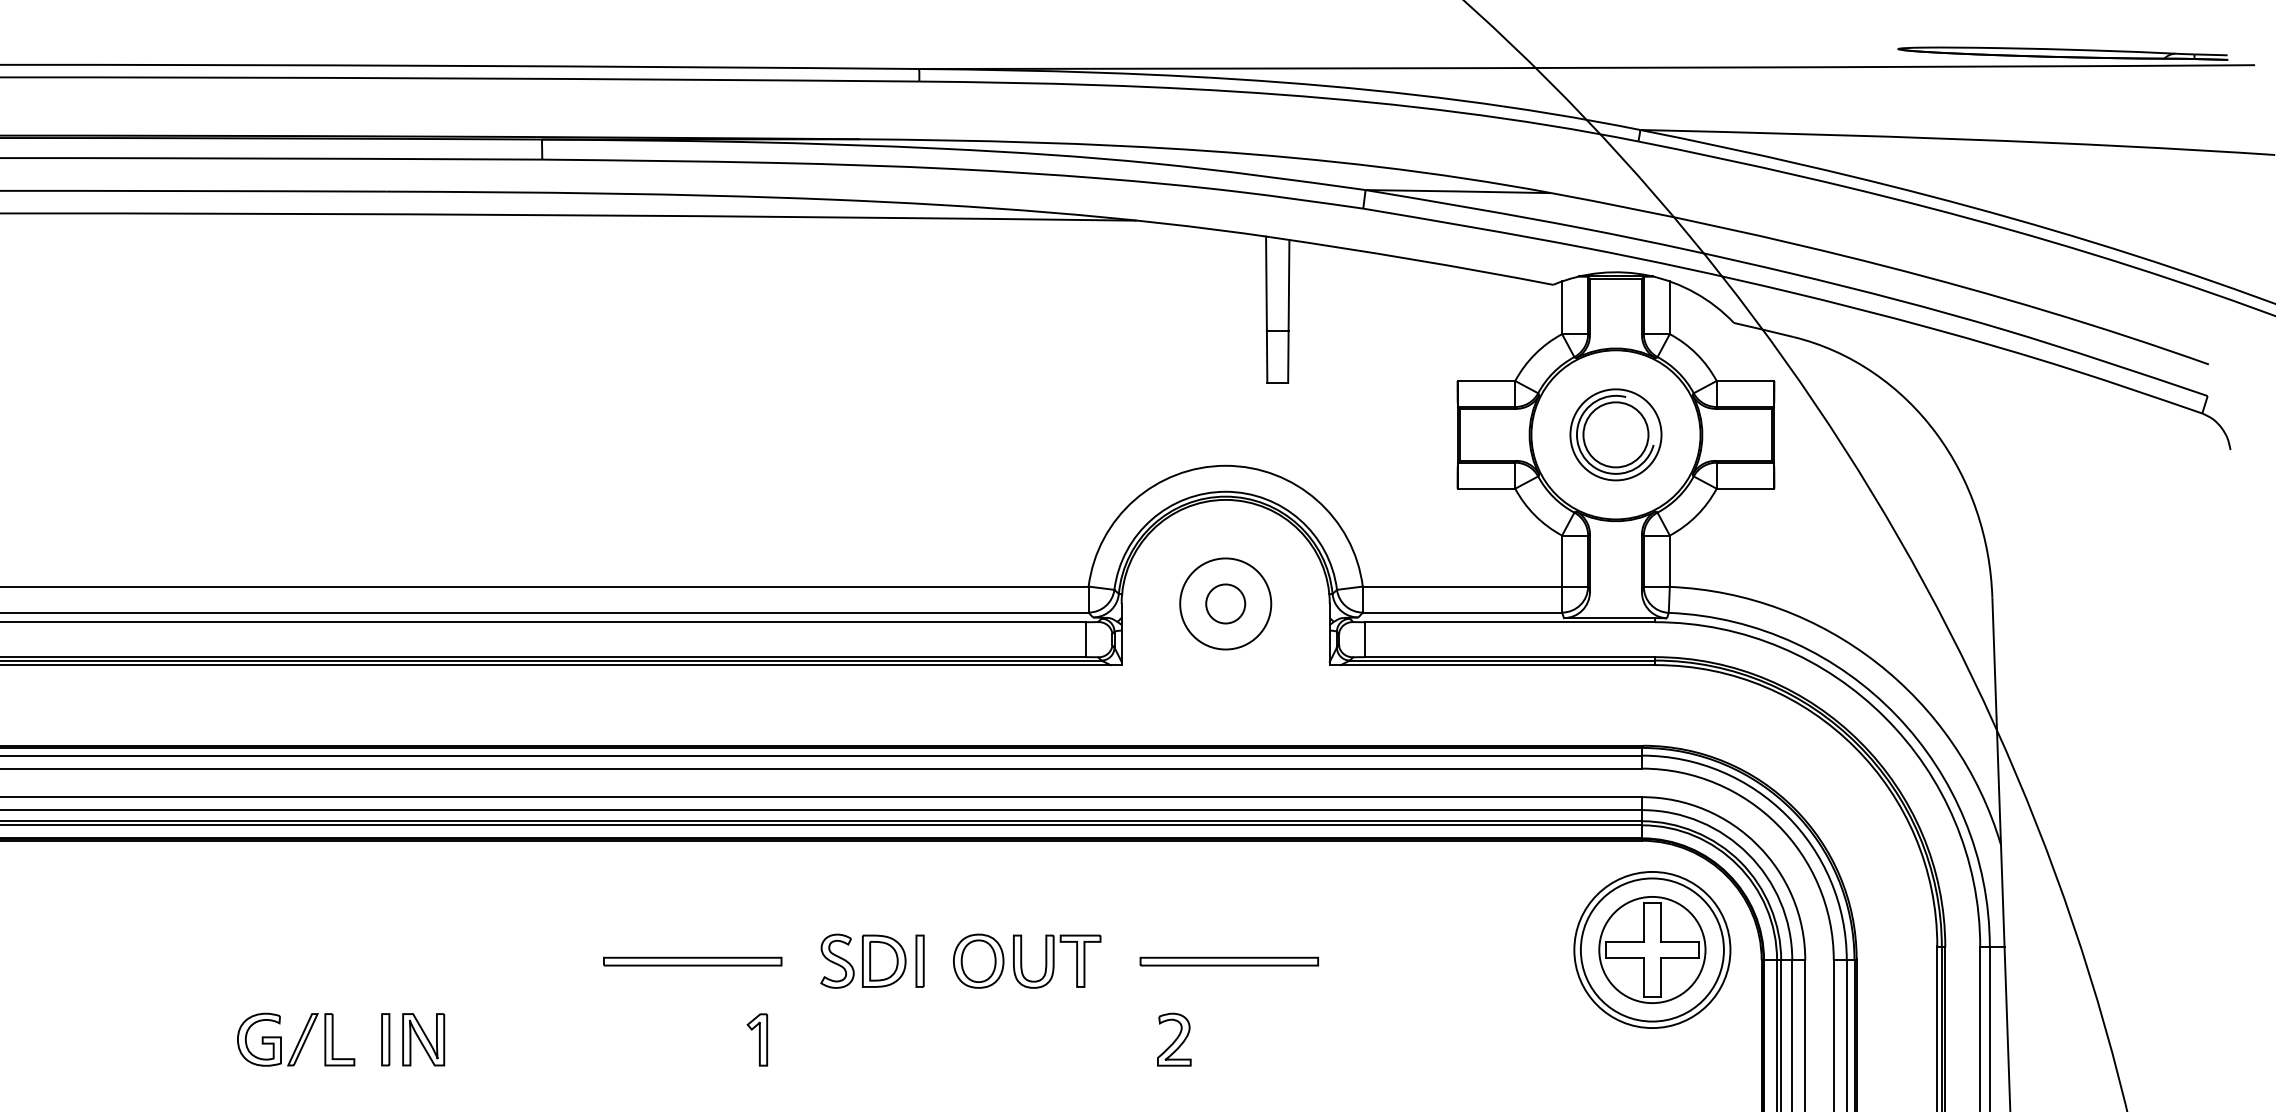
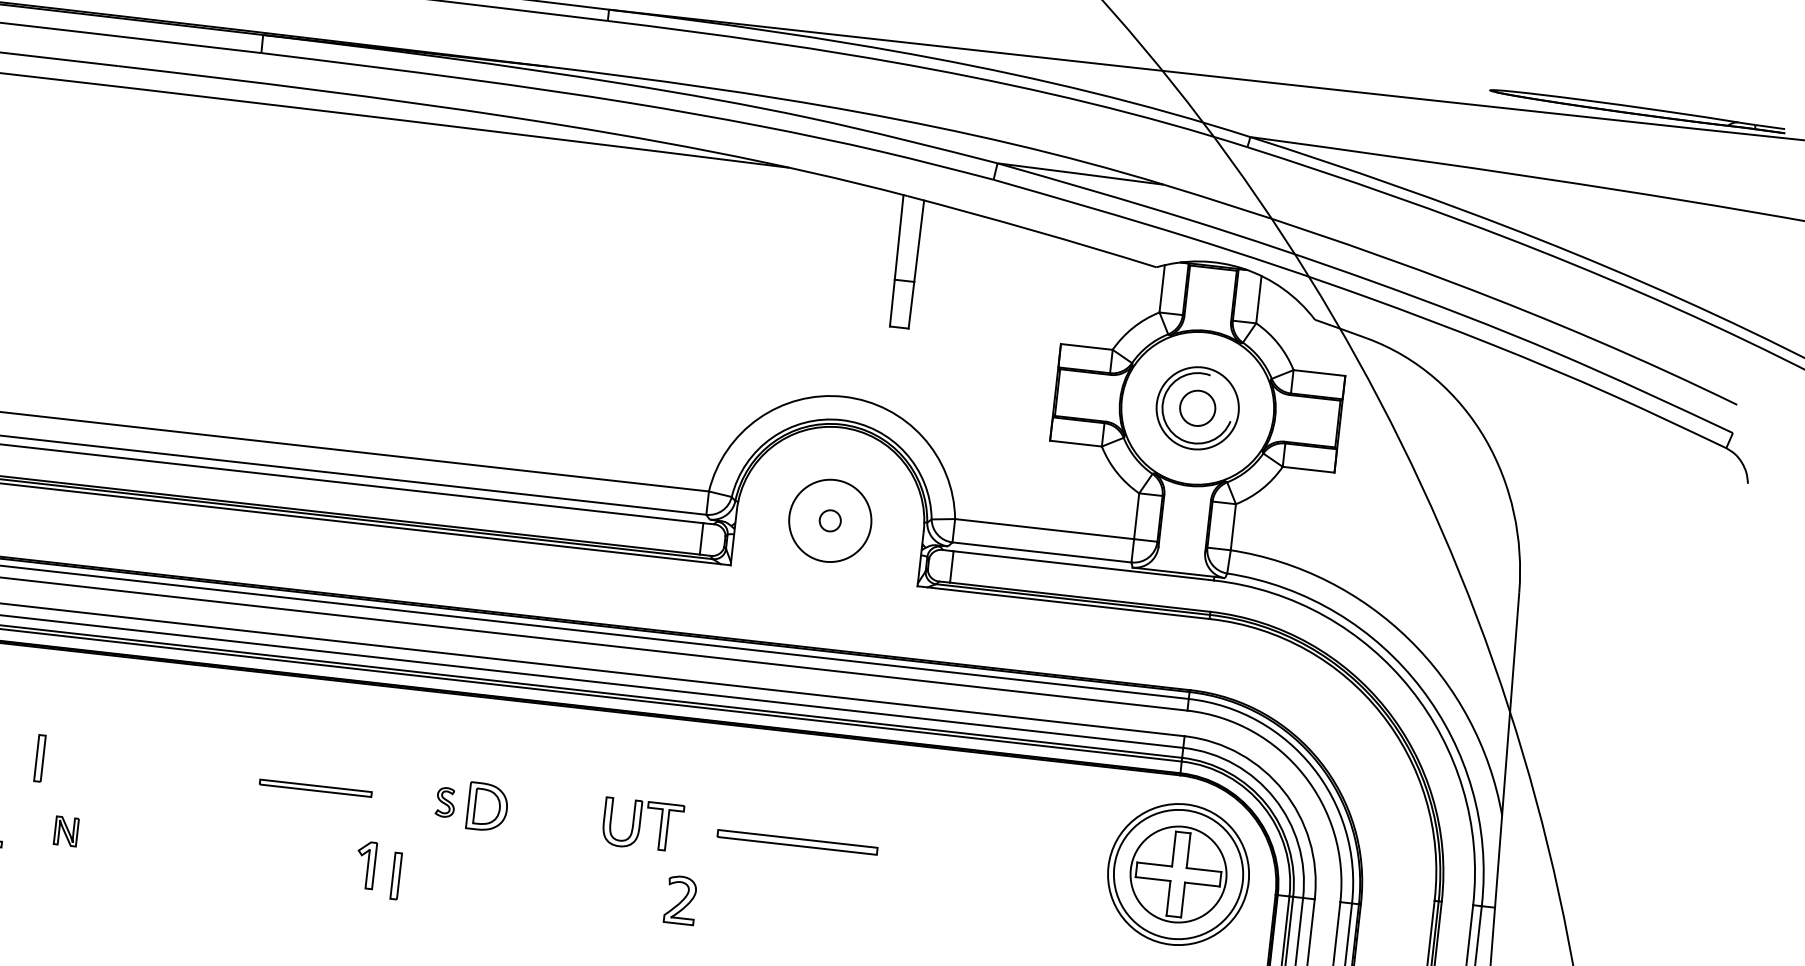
circle: (1615, 434) -> (1197, 407), size x0.6
circle: (1225, 603) -> (830, 520), size x0.6
part: (837, 960) -> (445, 801), size x0.6
part: (919, 960) -> (395, 875), moved
part: (978, 960) -> (572, 816), removed
part: (692, 961) -> (315, 788), size x0.7
part: (385, 1039) -> (39, 758), moved
part: (423, 1039) -> (66, 831), size x0.6
part: (1174, 1039) -> (681, 900), moved

